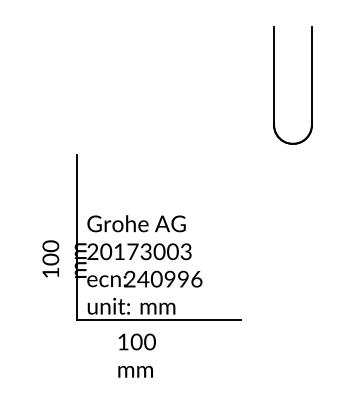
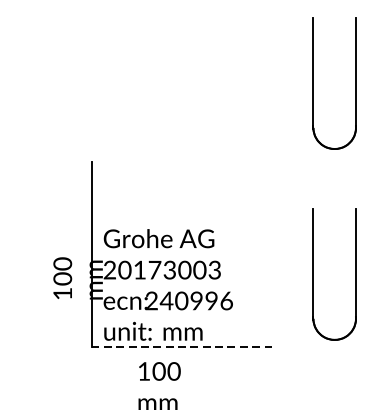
part: (274, 255) -> (313, 274), added
line: (159, 320) -> (184, 347), solid -> dashed

